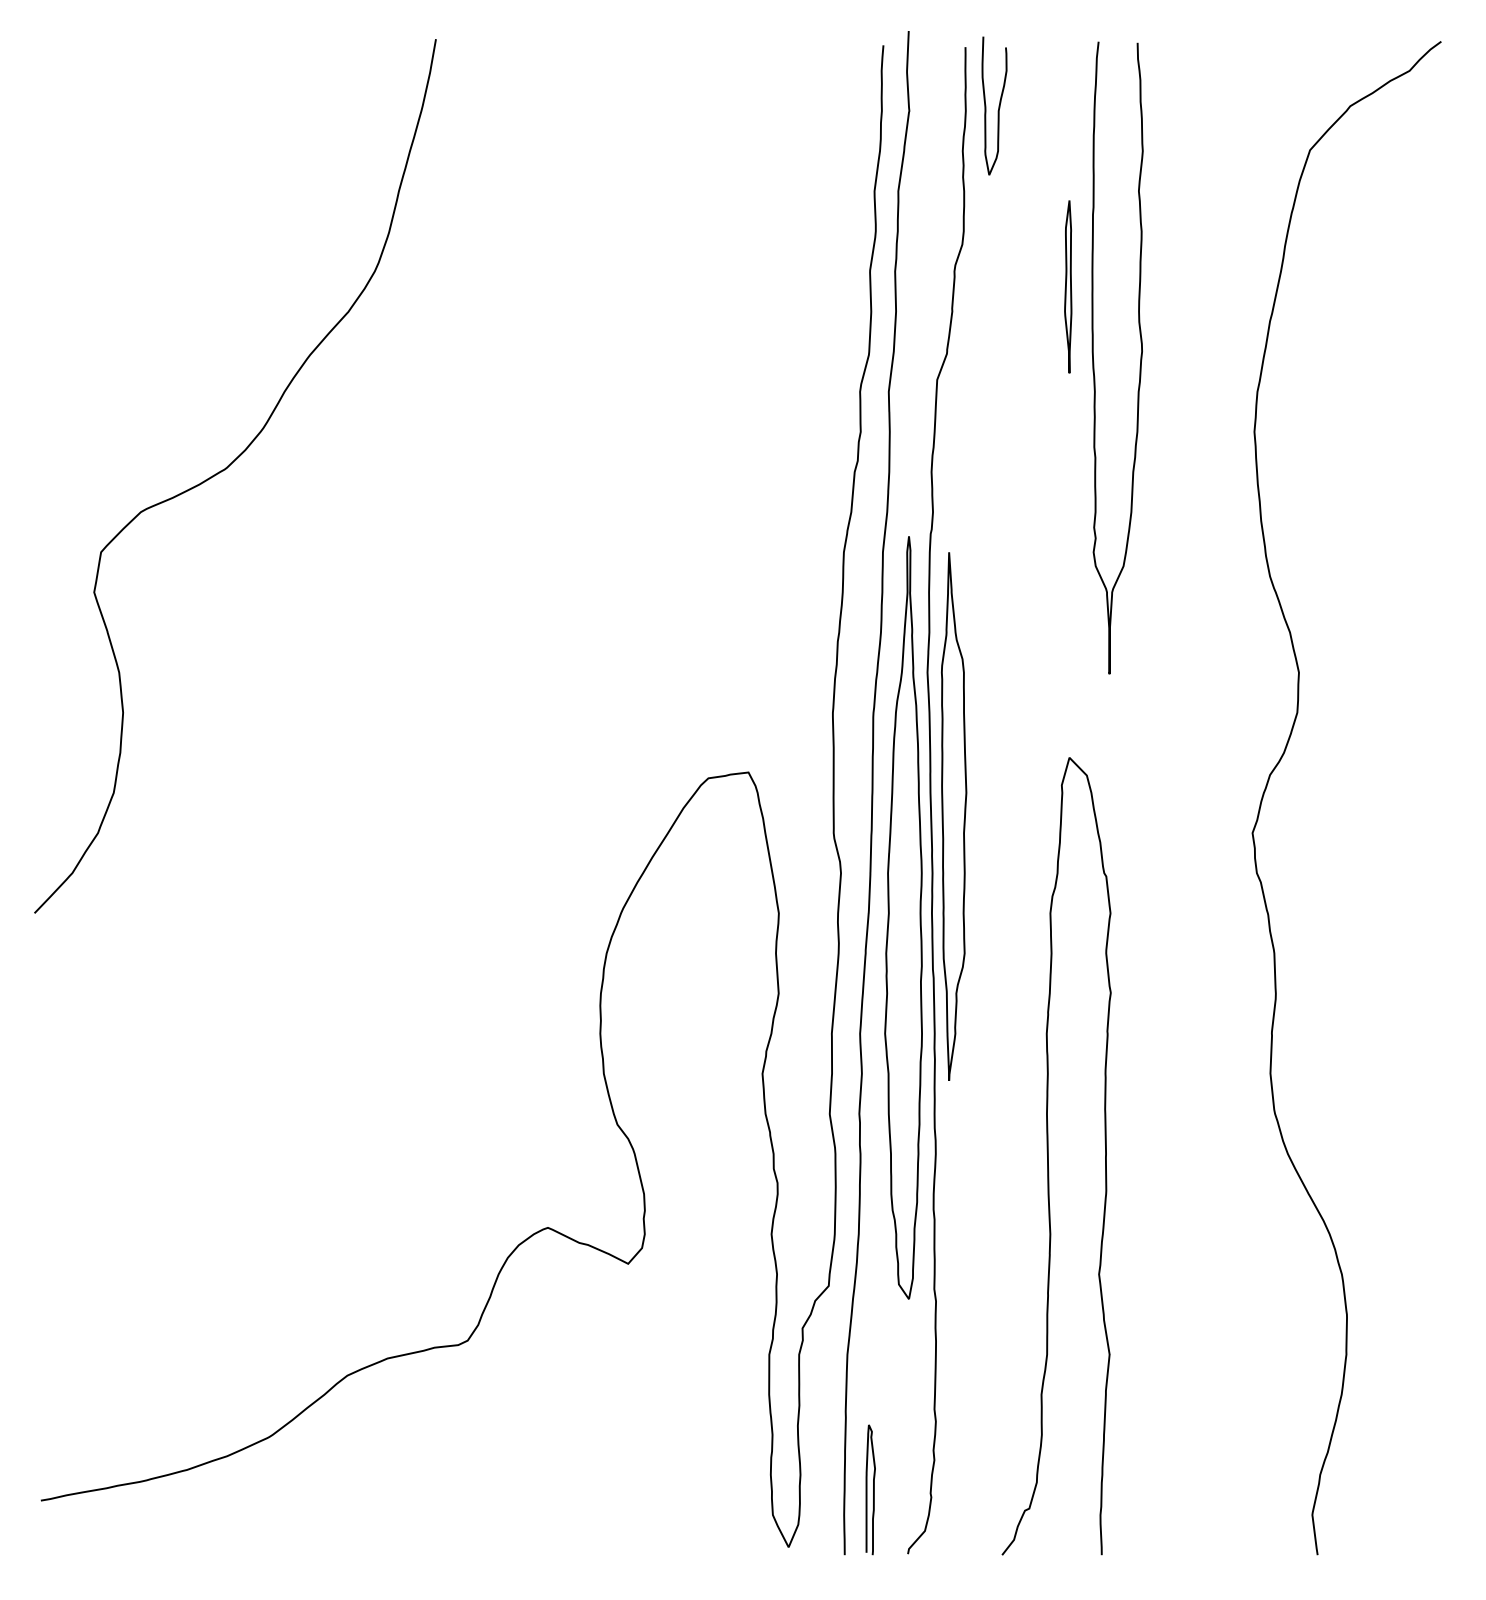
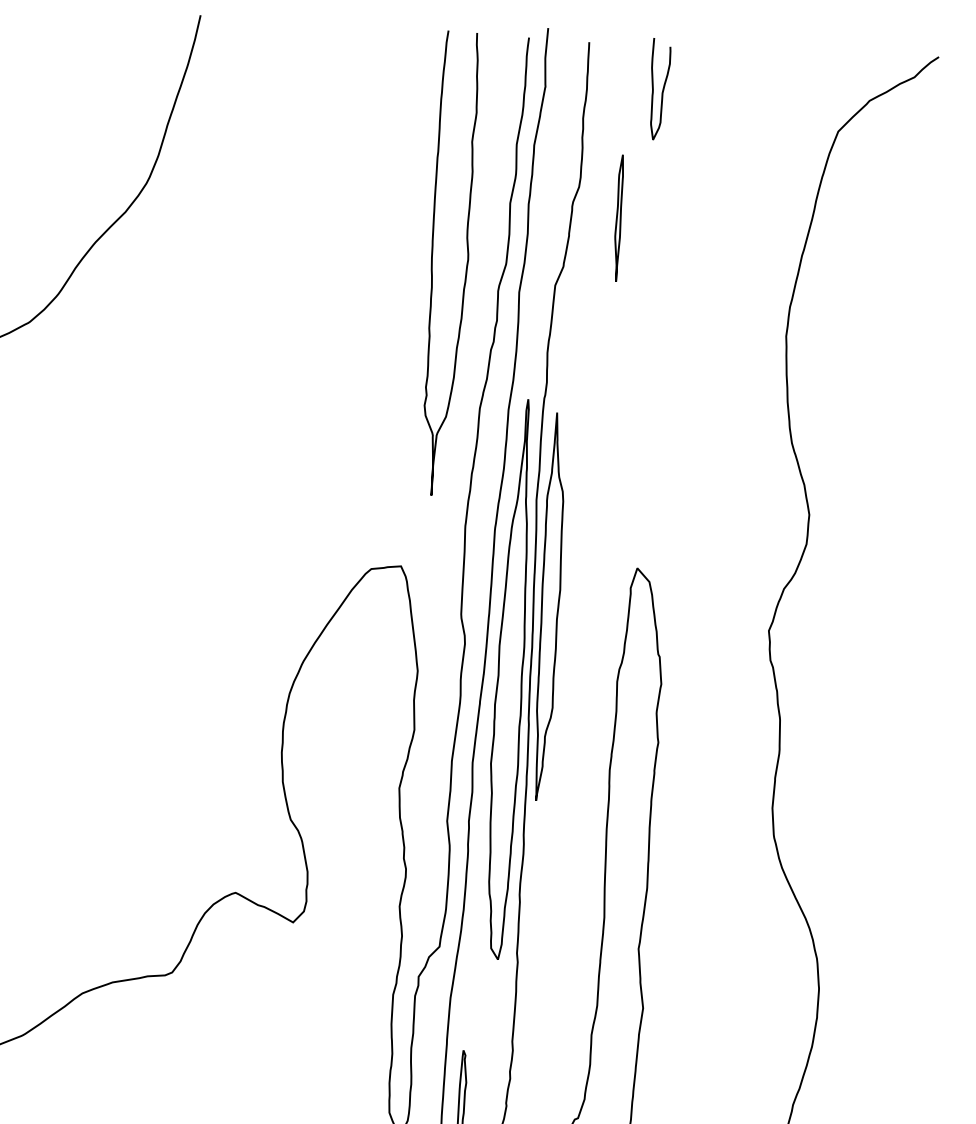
curve: (998, 105) -> (662, 89), moved
part: (1068, 286) -> (618, 217), moved
curve: (1140, 357) -> (466, 264), moved

